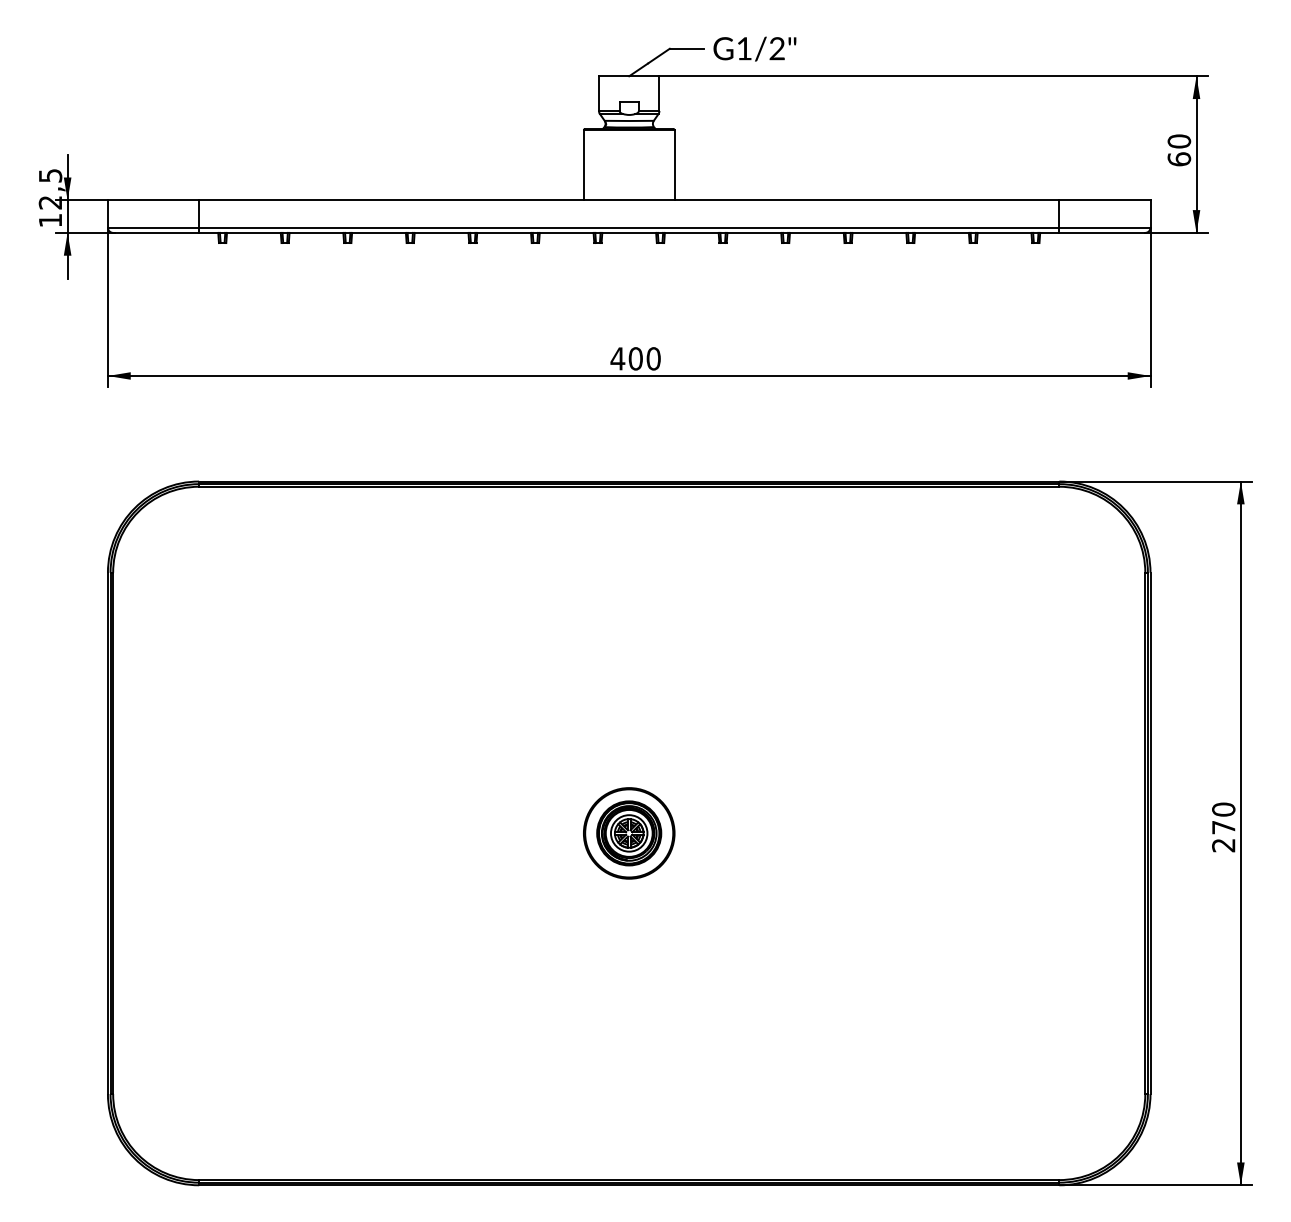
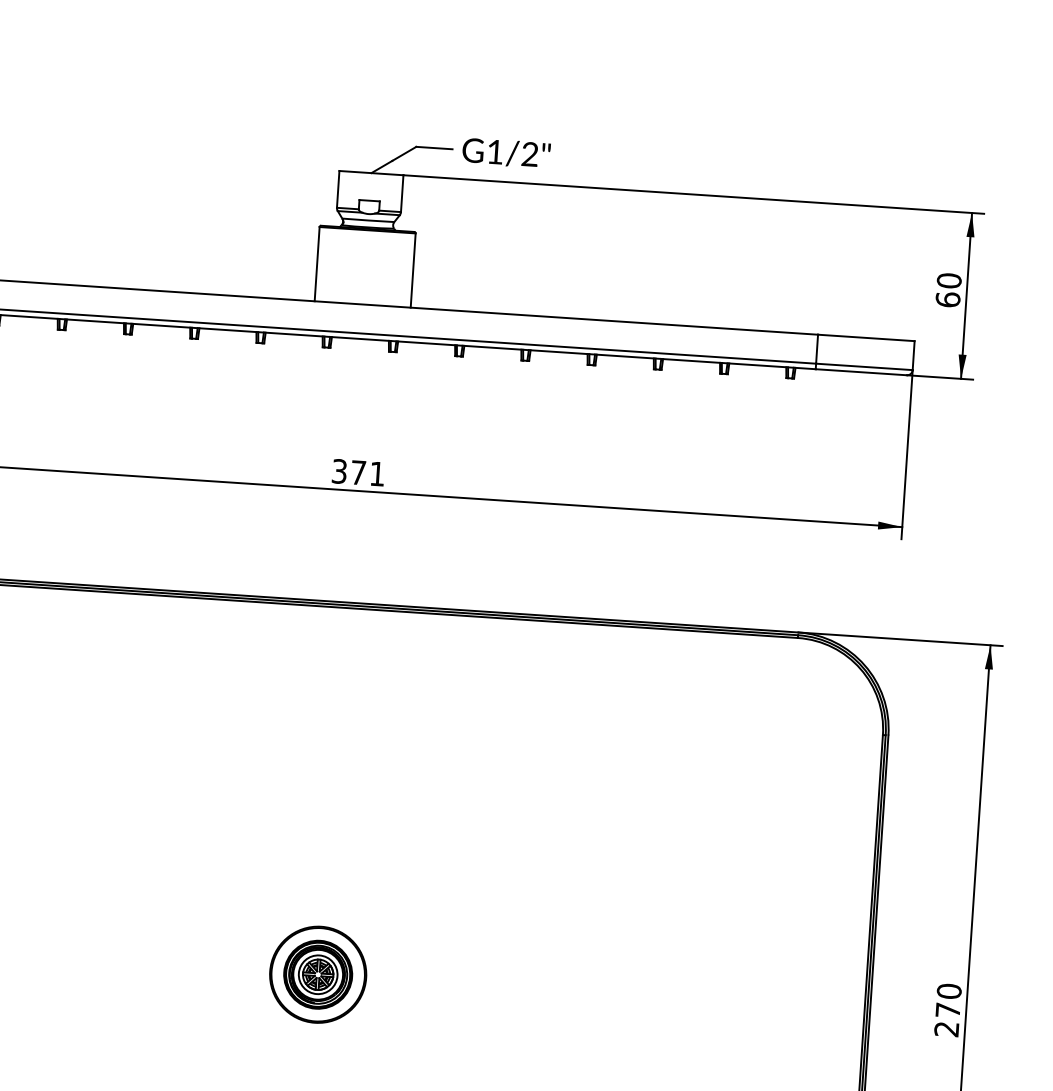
text: (635, 358) -> (358, 472), 400 -> 371

